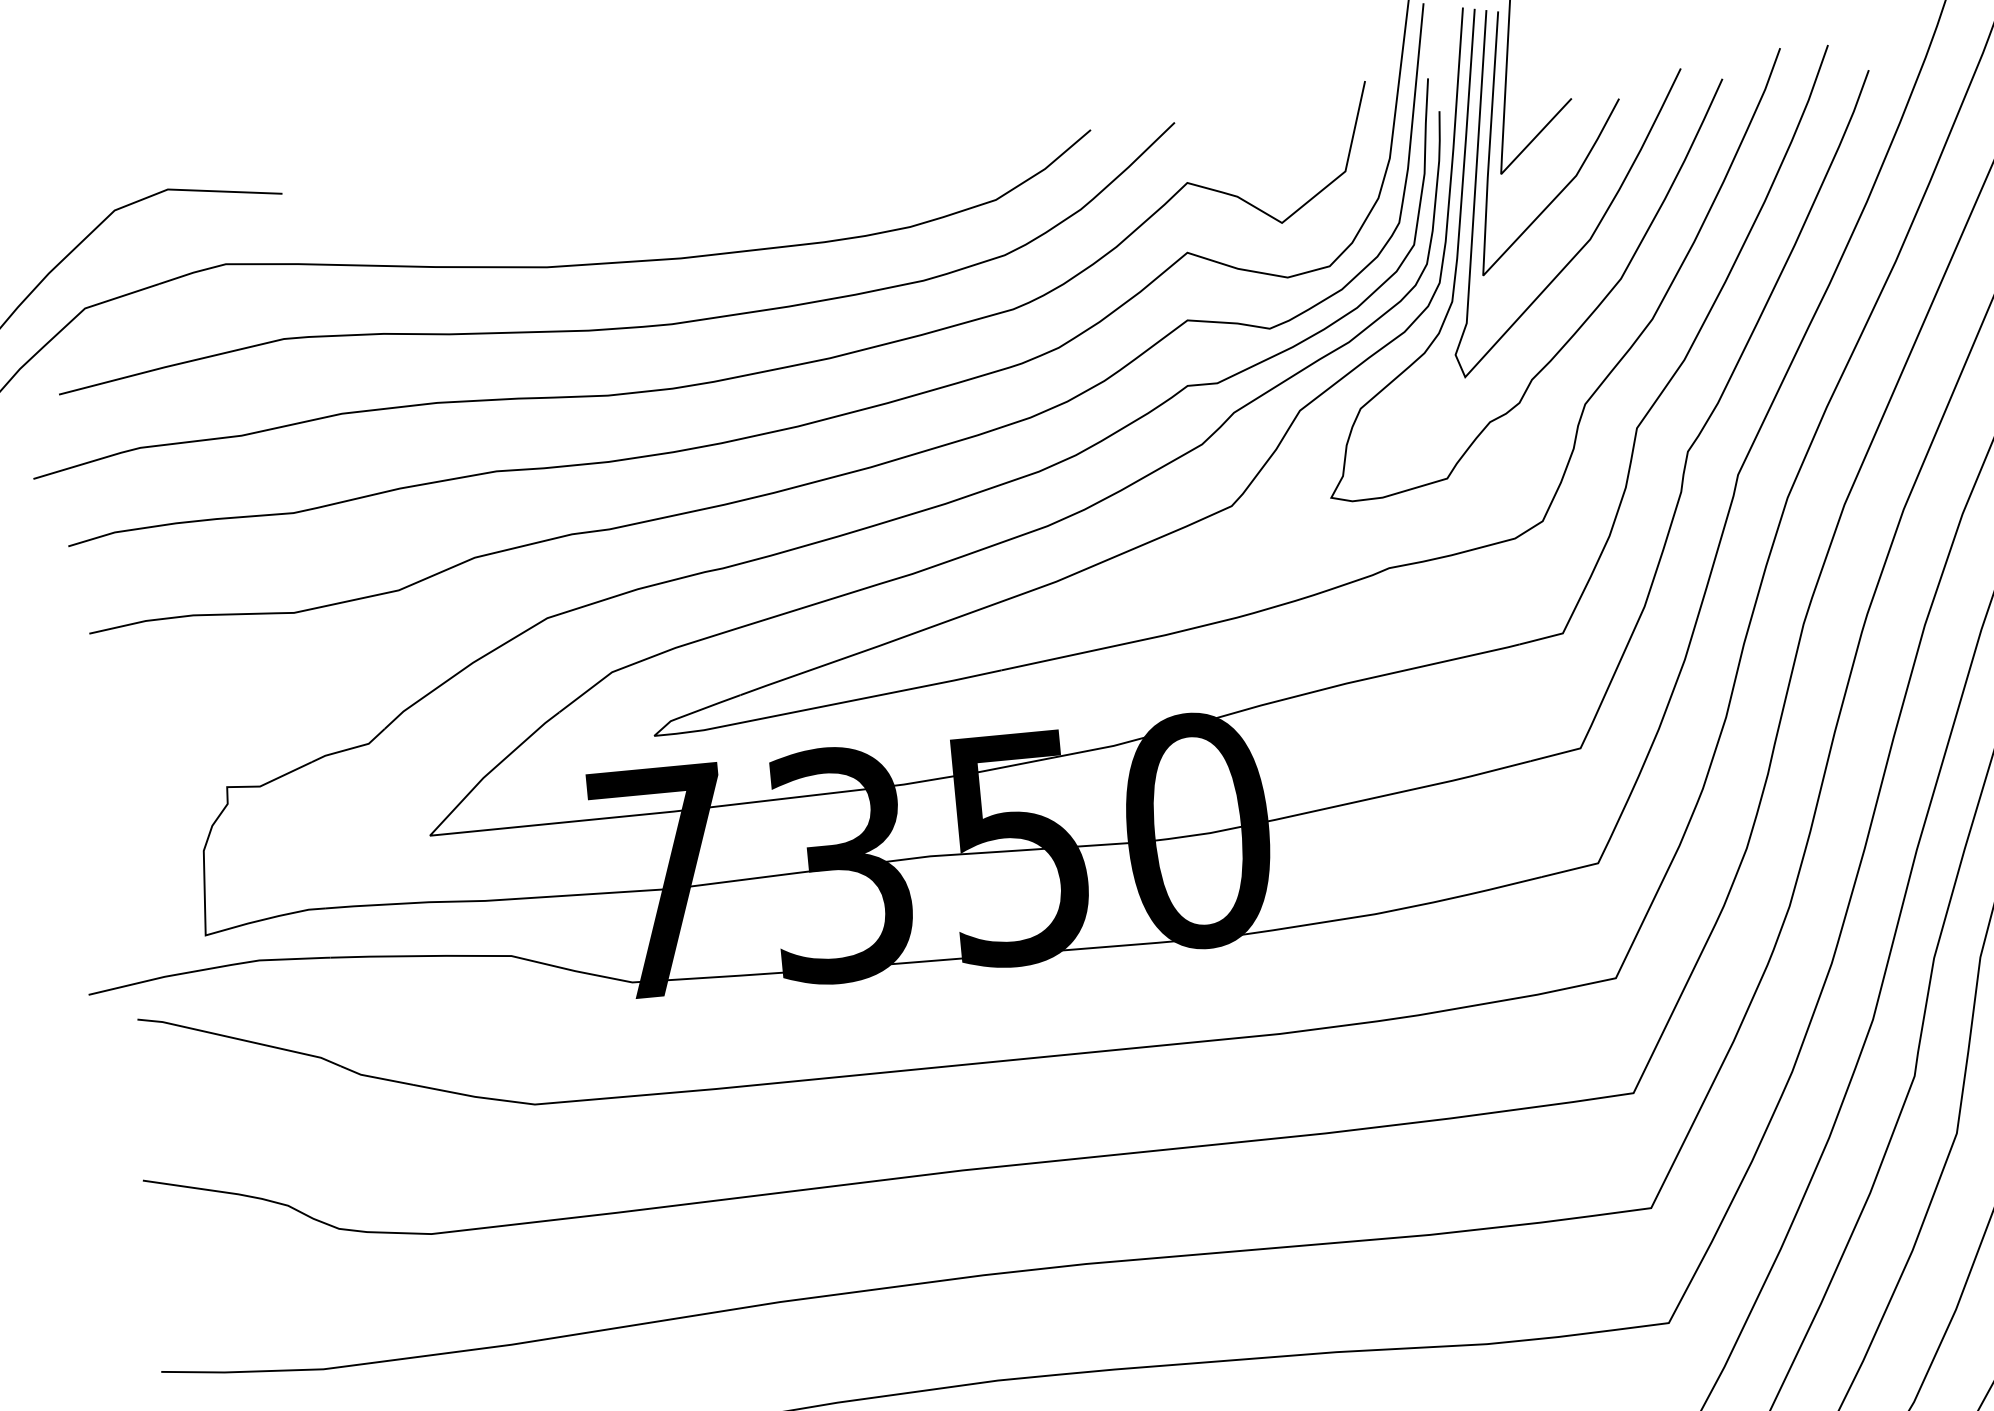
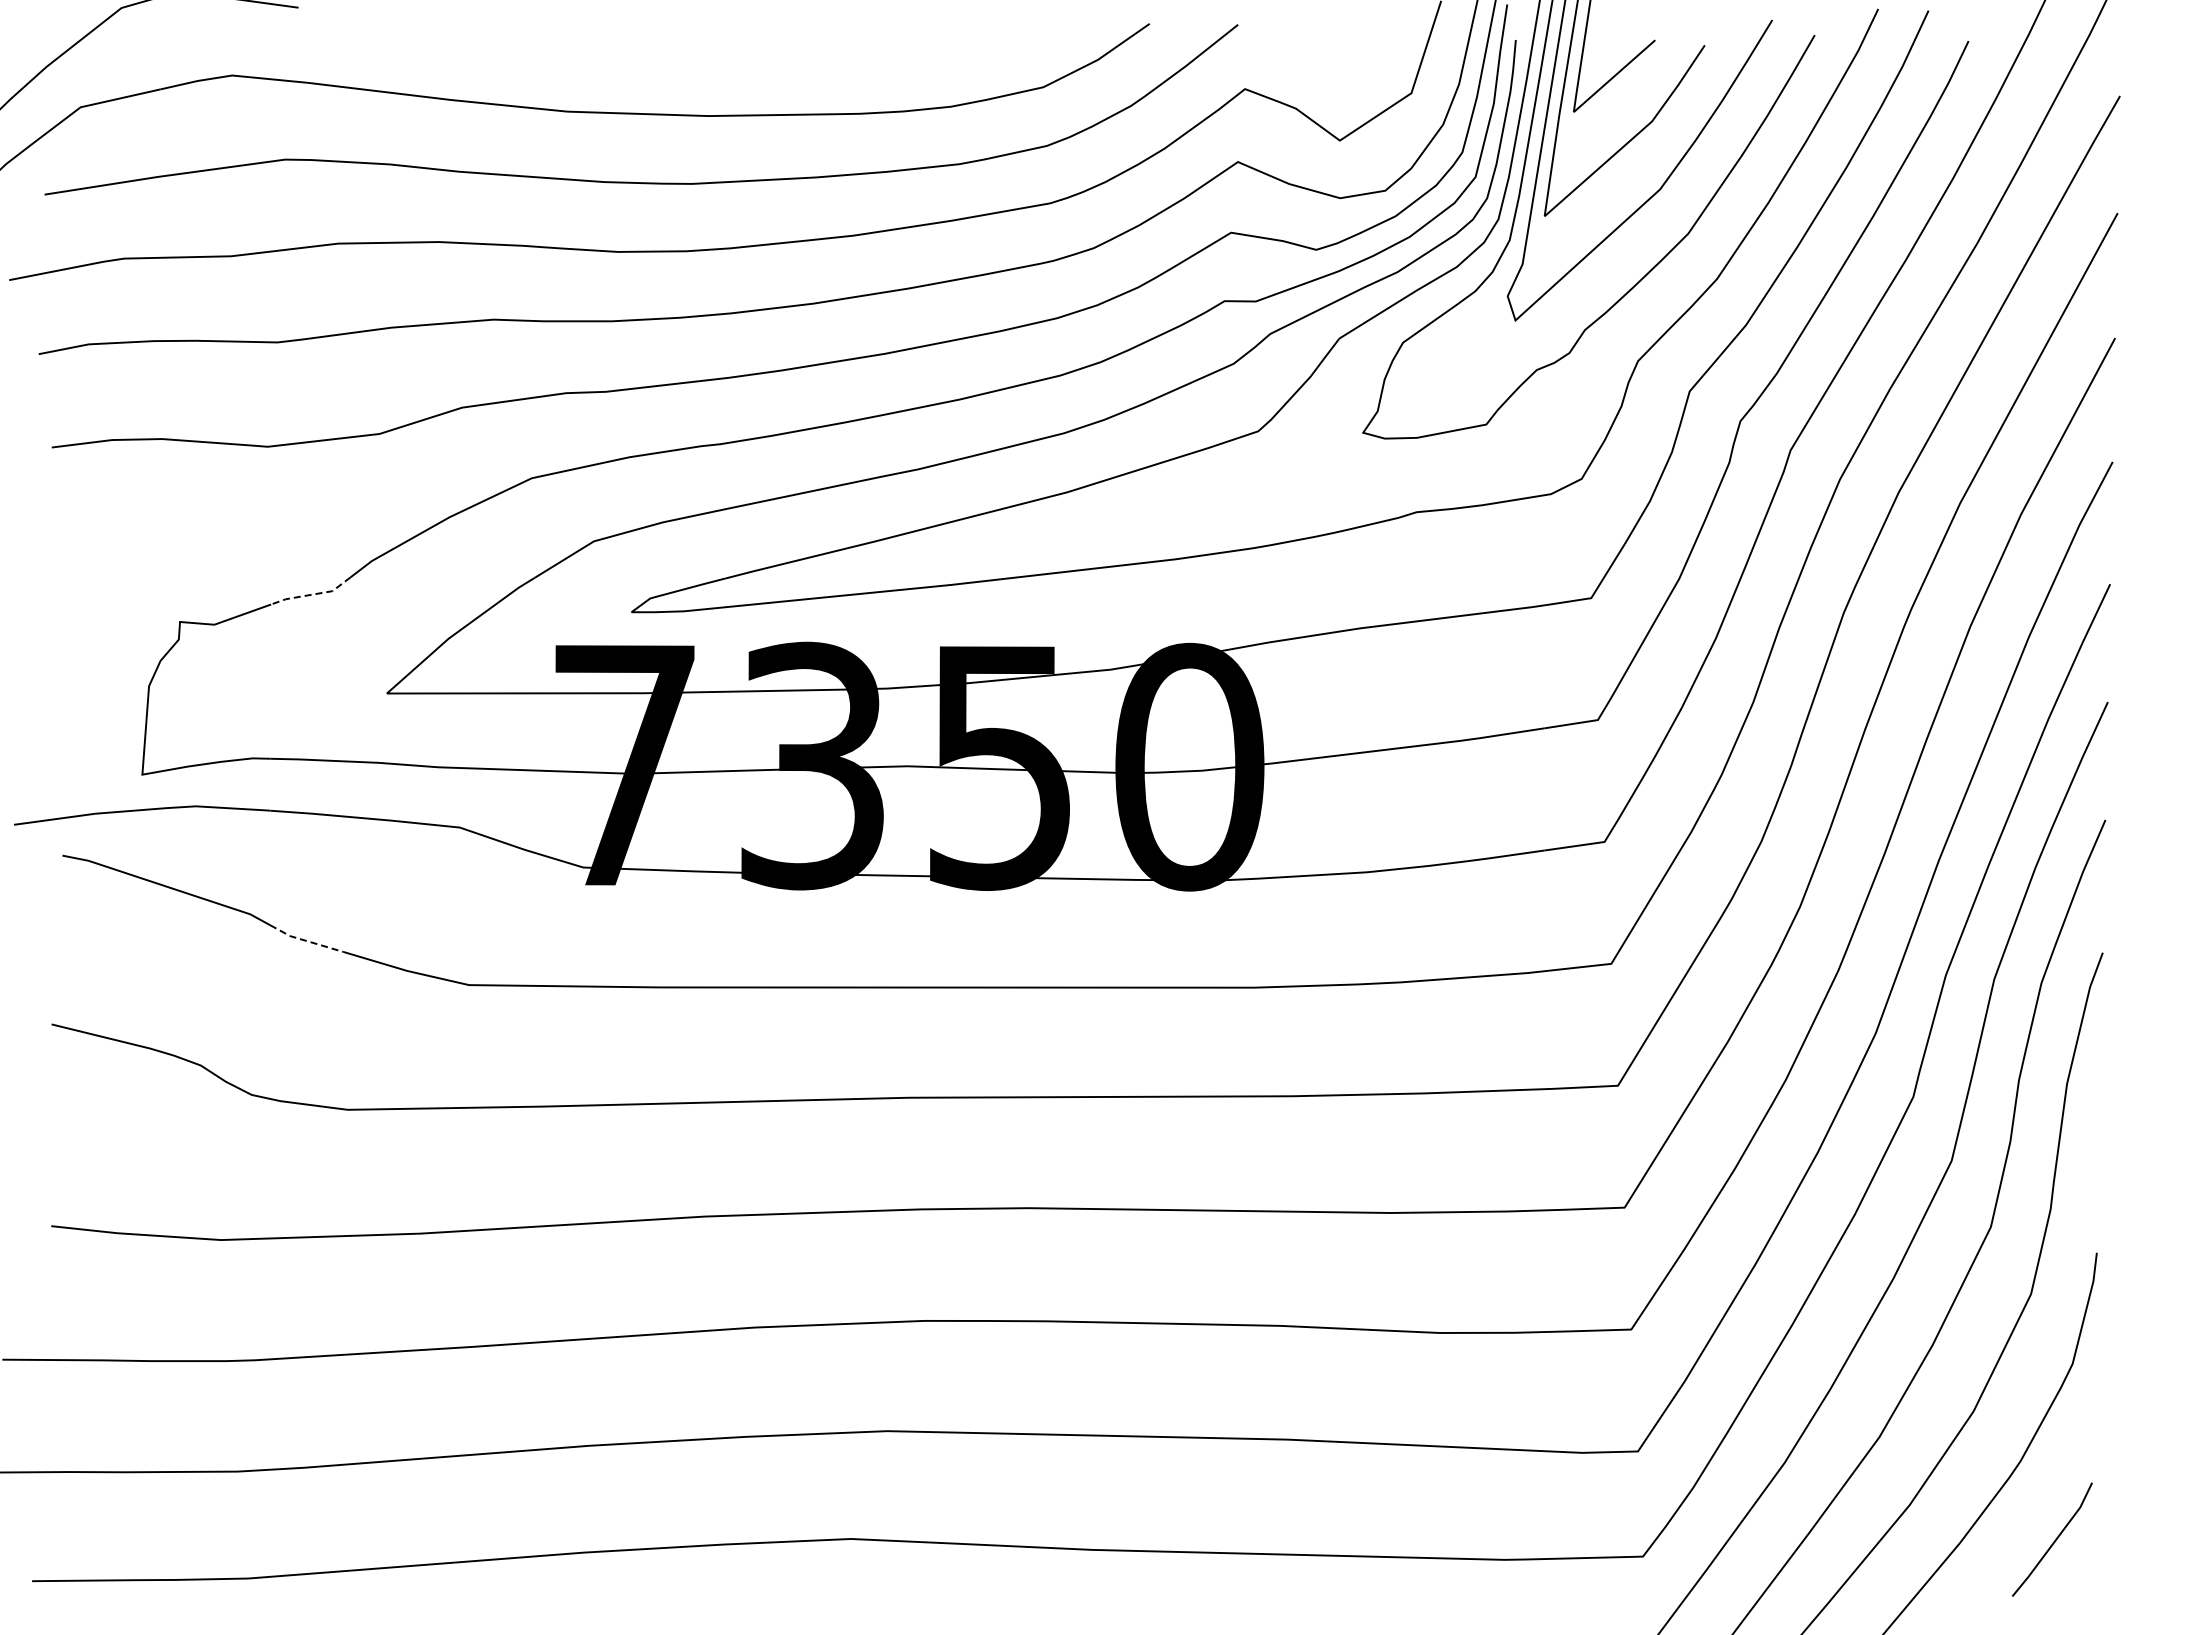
line: (350, 748) -> (312, 594), solid -> dashed
line: (375, 1077) -> (305, 940), solid -> dashed

